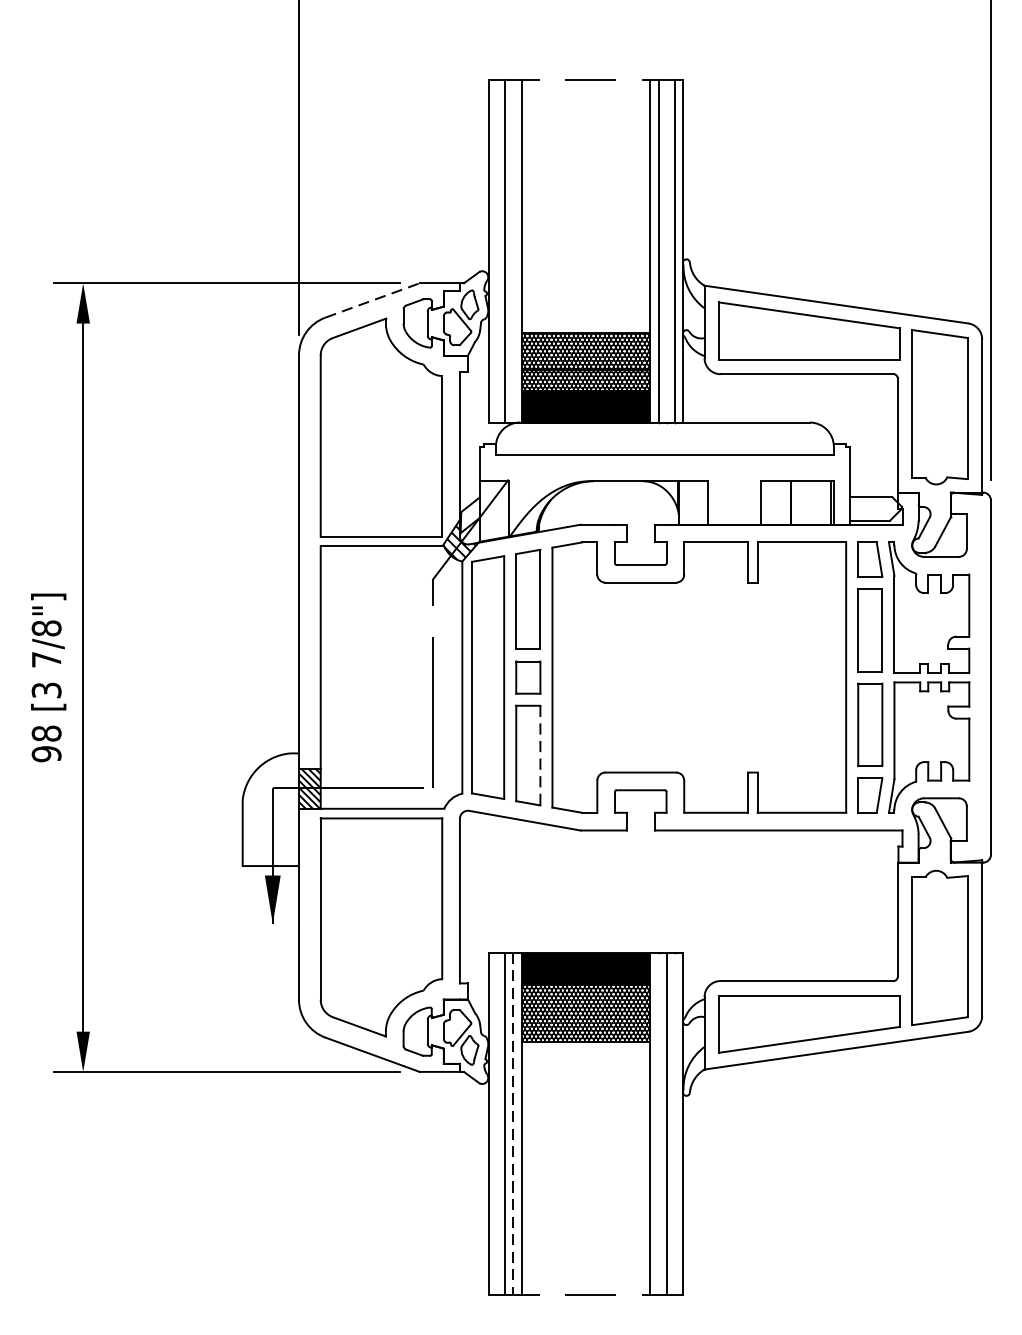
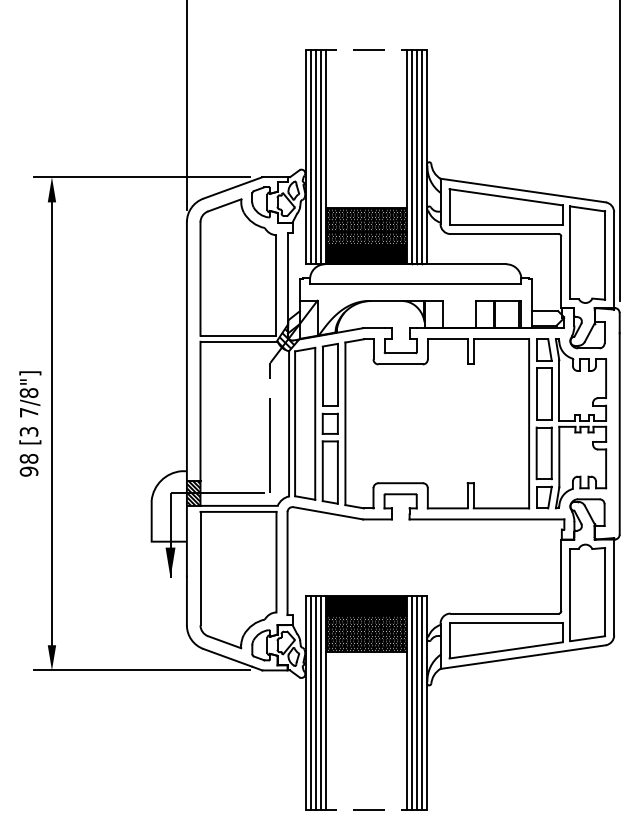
line: (496, 251) -> (310, 157), added
line: (514, 251) -> (321, 157), added
line: (667, 251) -> (417, 157), added
line: (373, 299) -> (233, 187), dashed -> solid
line: (539, 757) -> (337, 473), dashed -> solid
line: (496, 1123) -> (310, 702), added
line: (658, 1123) -> (411, 702), added
line: (675, 1123) -> (422, 702), added
line: (514, 1124) -> (321, 703), dashed -> solid

